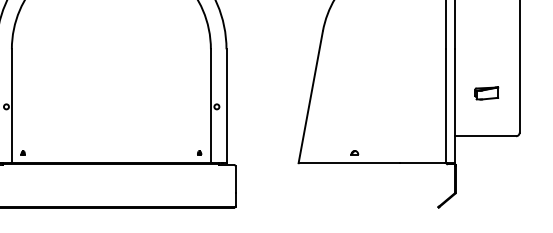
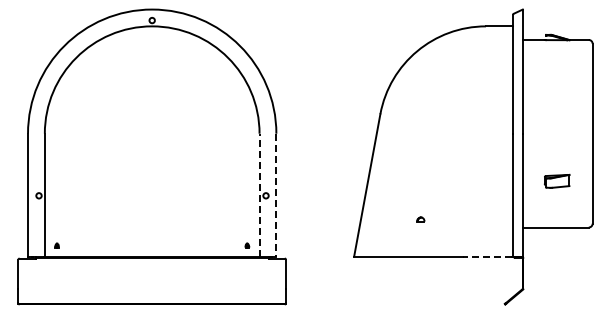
line: (210, 105) -> (259, 194), solid -> dashed
line: (226, 106) -> (276, 195), solid -> dashed
part: (354, 152) -> (420, 219), moved
line: (422, 163) -> (487, 256), solid -> dashed

